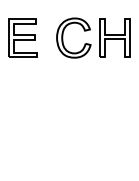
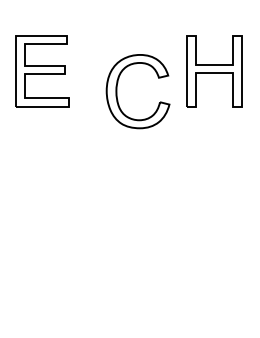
part: (63, 37) -> (118, 90), moved

